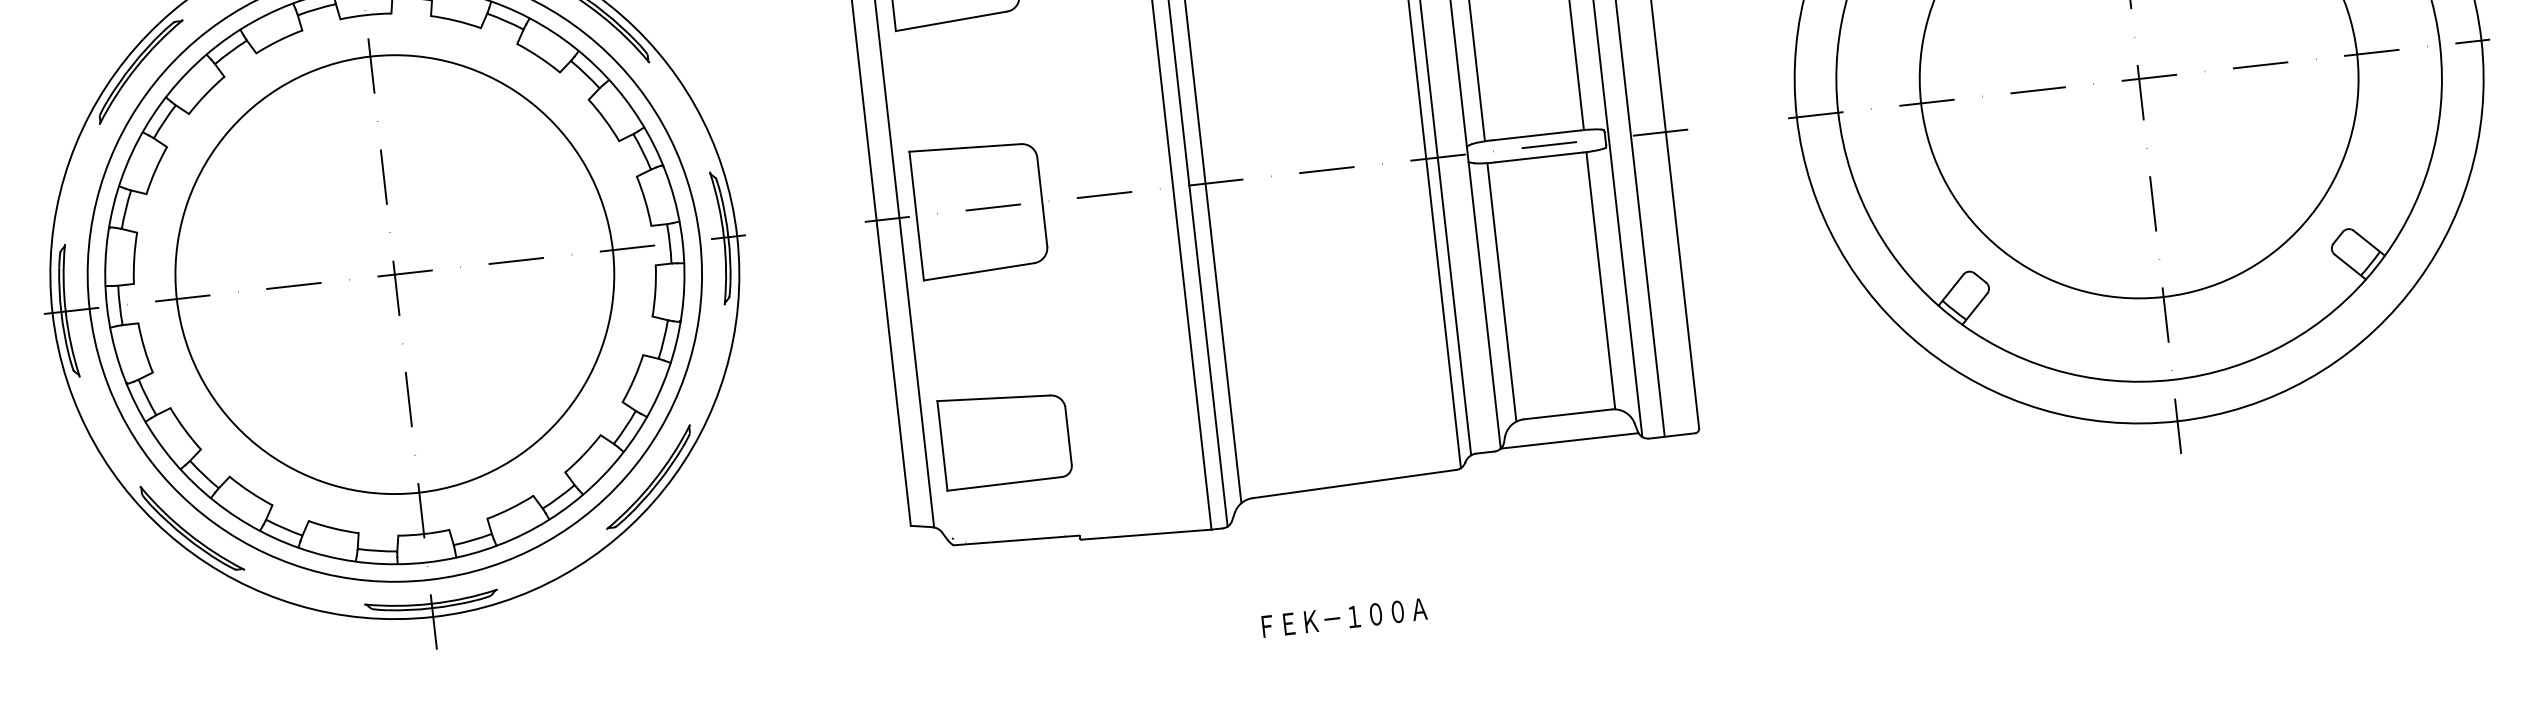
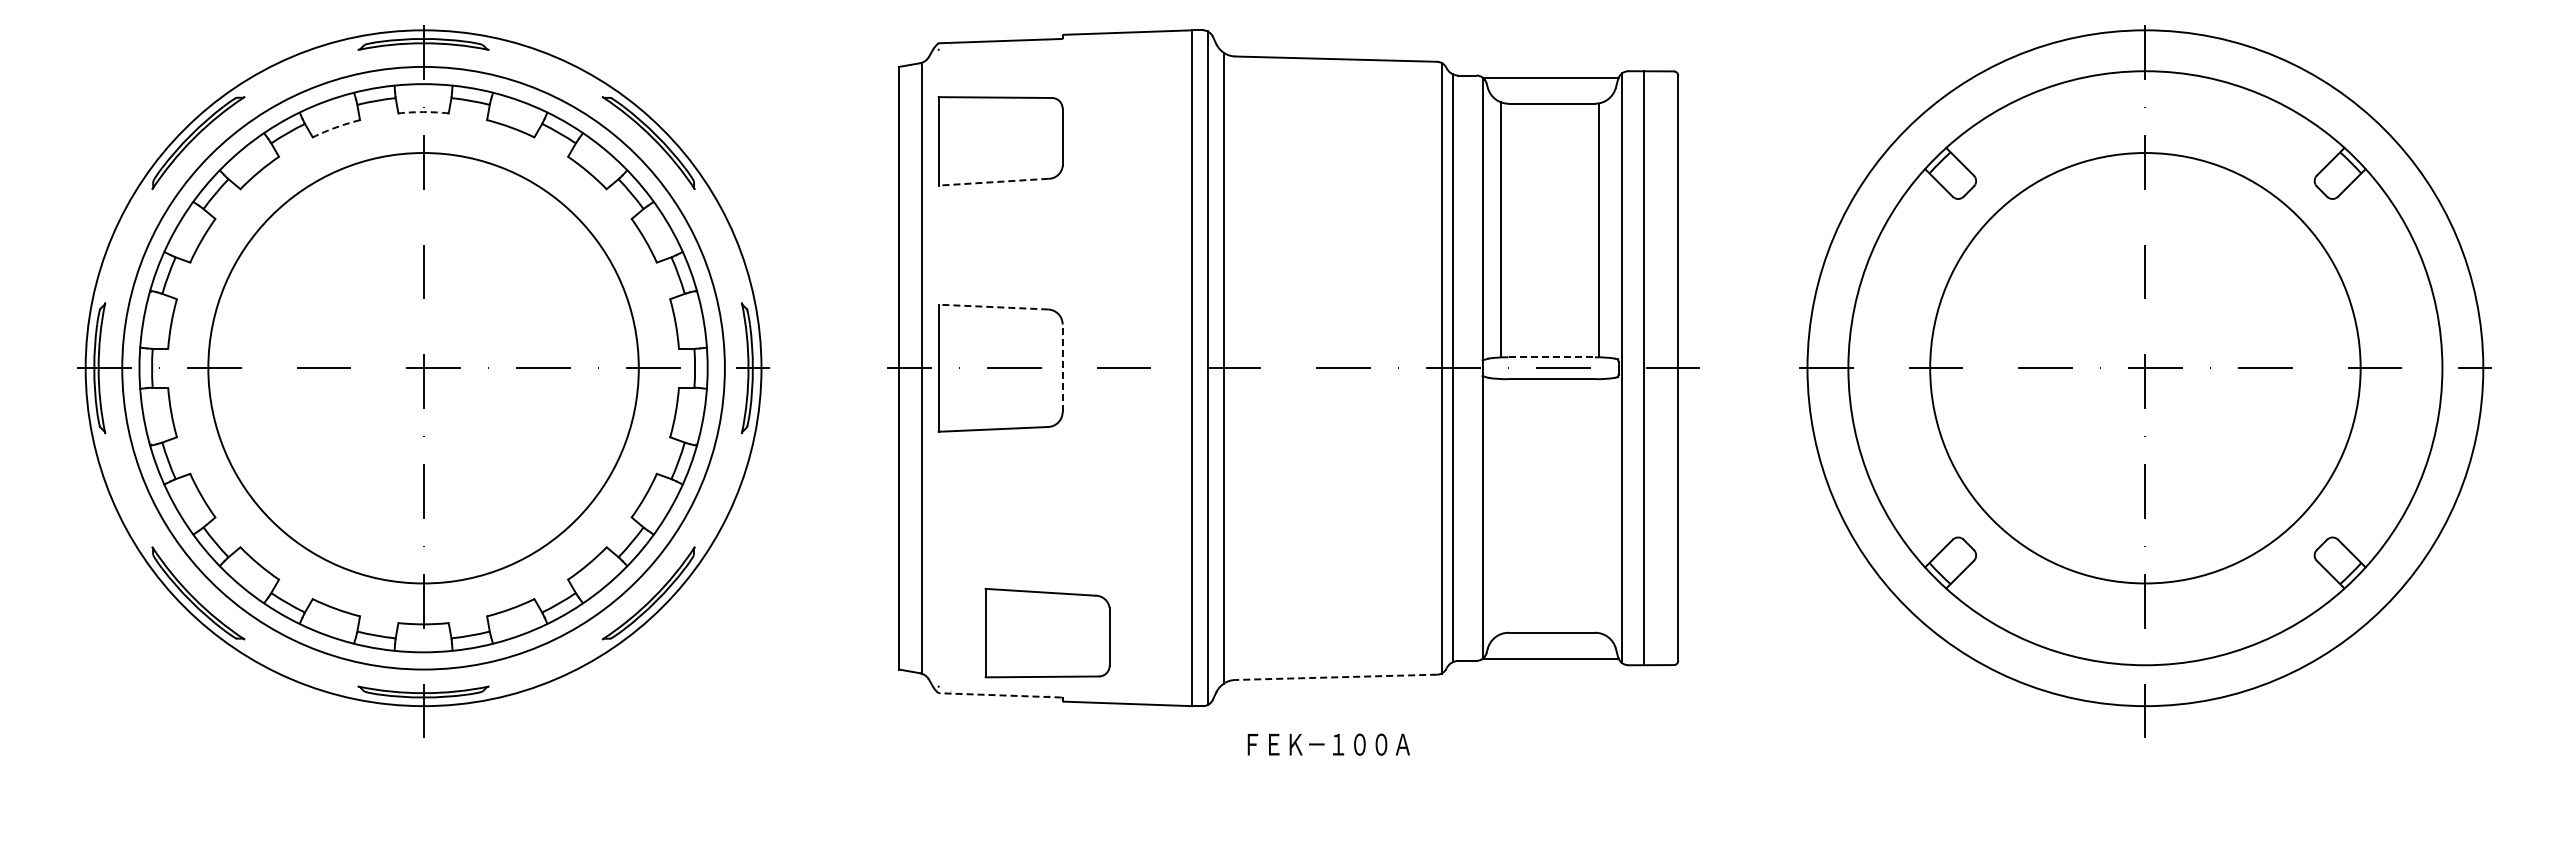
arc: (365, 15) -> (423, 112), solid -> dashed
line: (951, 21) -> (993, 182), solid -> dashed
arc: (278, 40) -> (335, 127), solid -> dashed
line: (1537, 135) -> (1552, 357), solid -> dashed
line: (965, 148) -> (993, 307), solid -> dashed
line: (1042, 202) -> (1062, 368), solid -> dashed
line: (1600, 280) -> (1598, 505), removed
line: (1501, 292) -> (1500, 506), removed
part: (1005, 439) -> (1047, 633), moved
line: (1354, 484) -> (1336, 677), solid -> dashed
line: (1015, 540) -> (999, 695), solid -> dashed
text: (1344, 617) -> (1328, 744), moved

